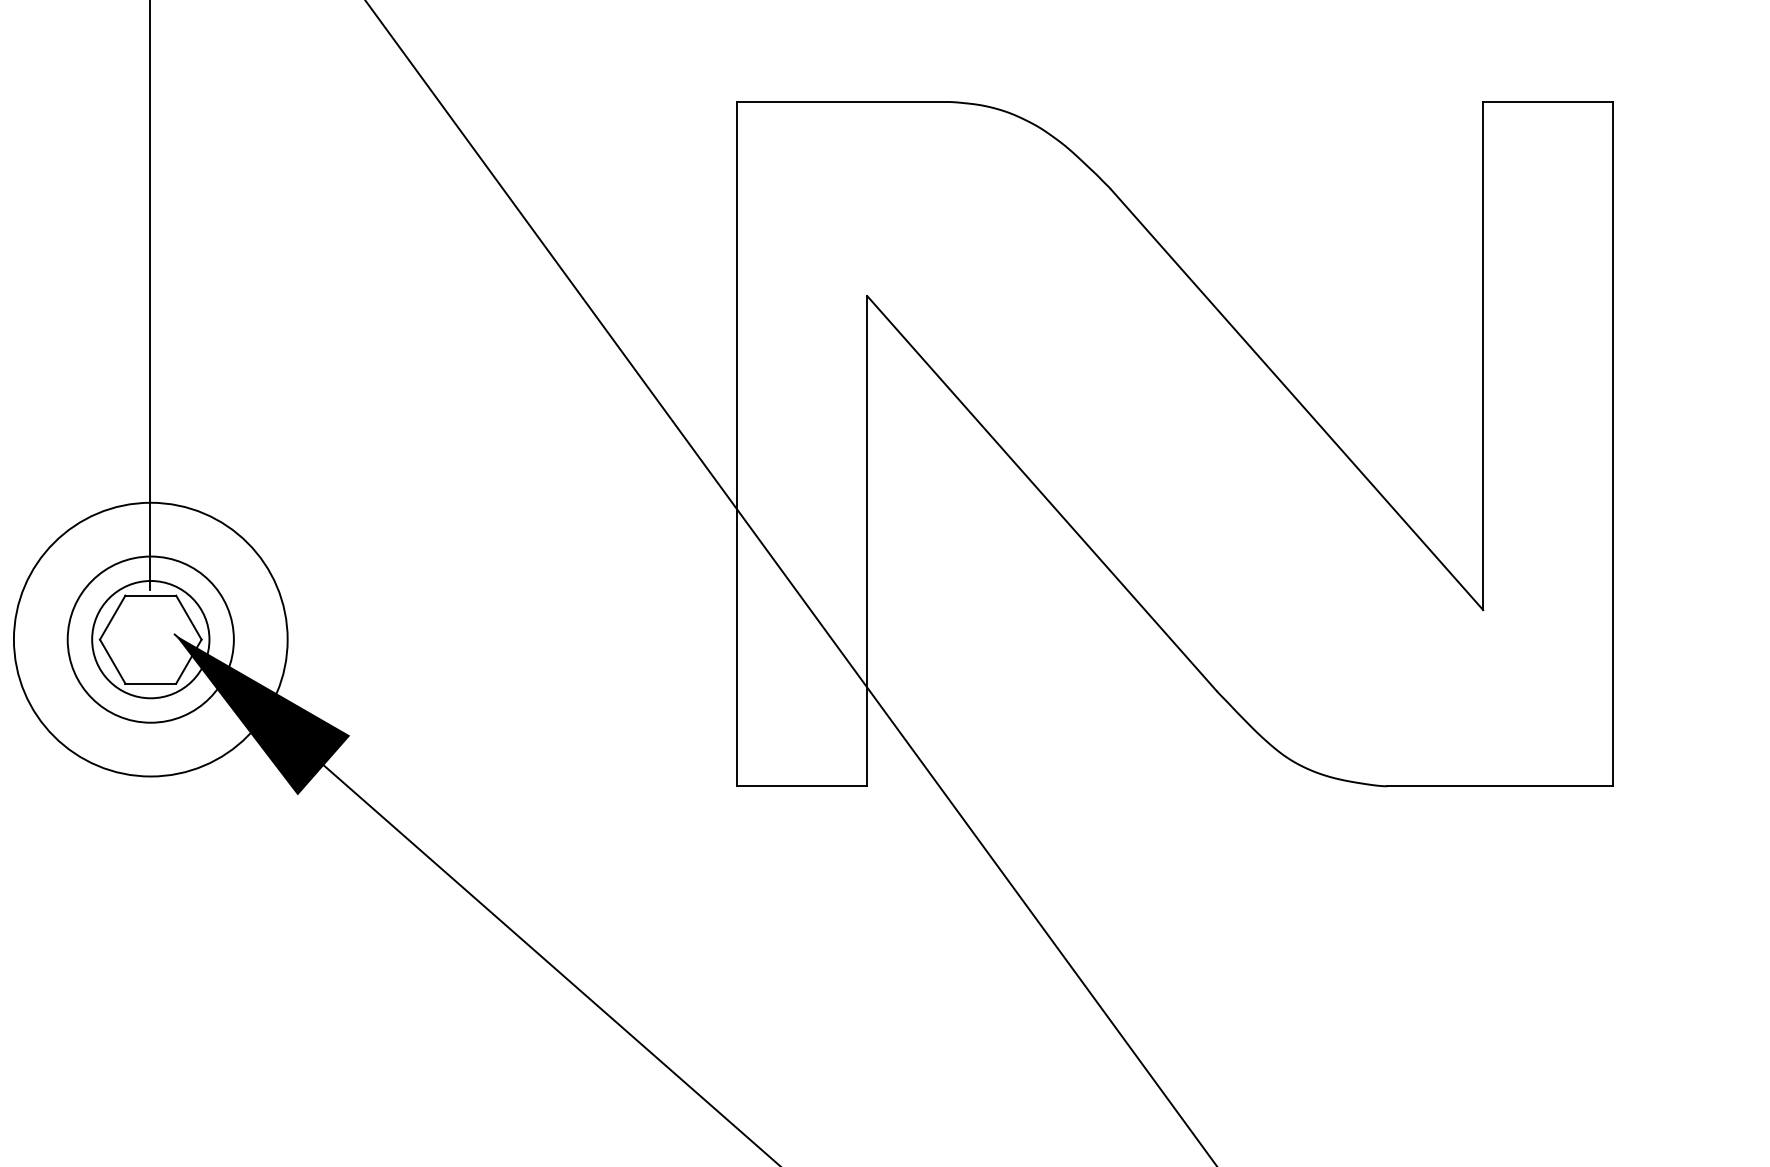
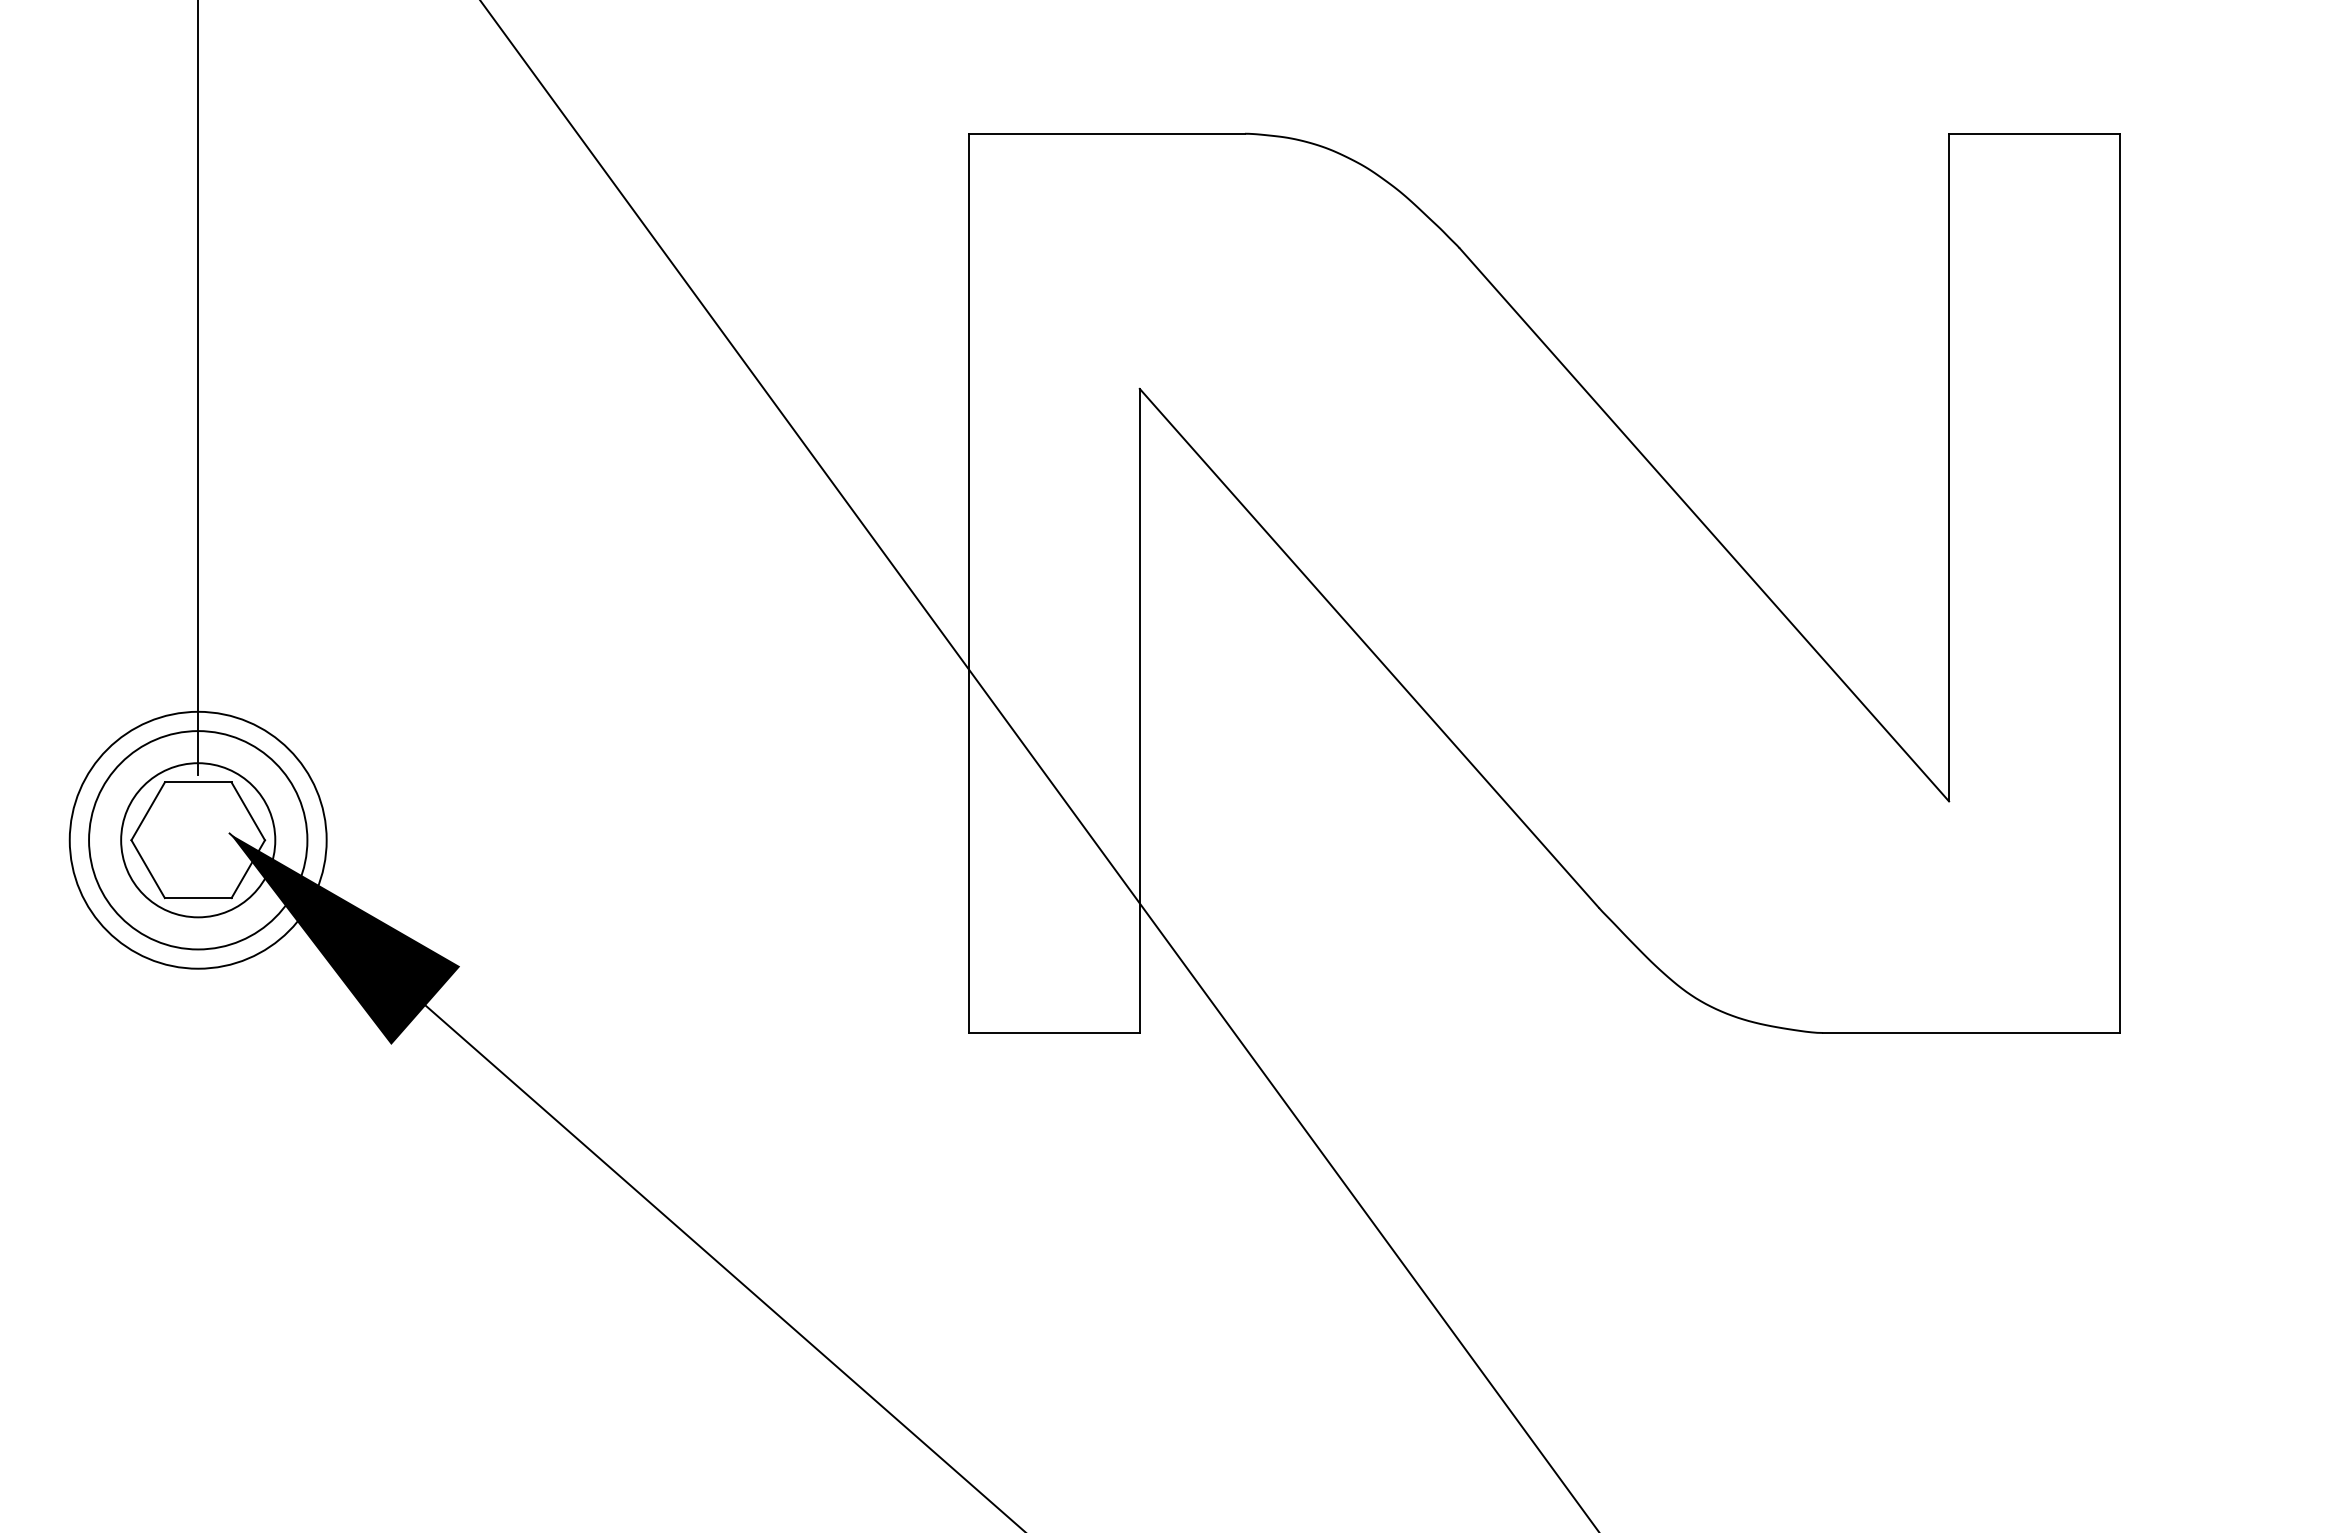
circle: (150, 639) -> (197, 839), size x0.71

